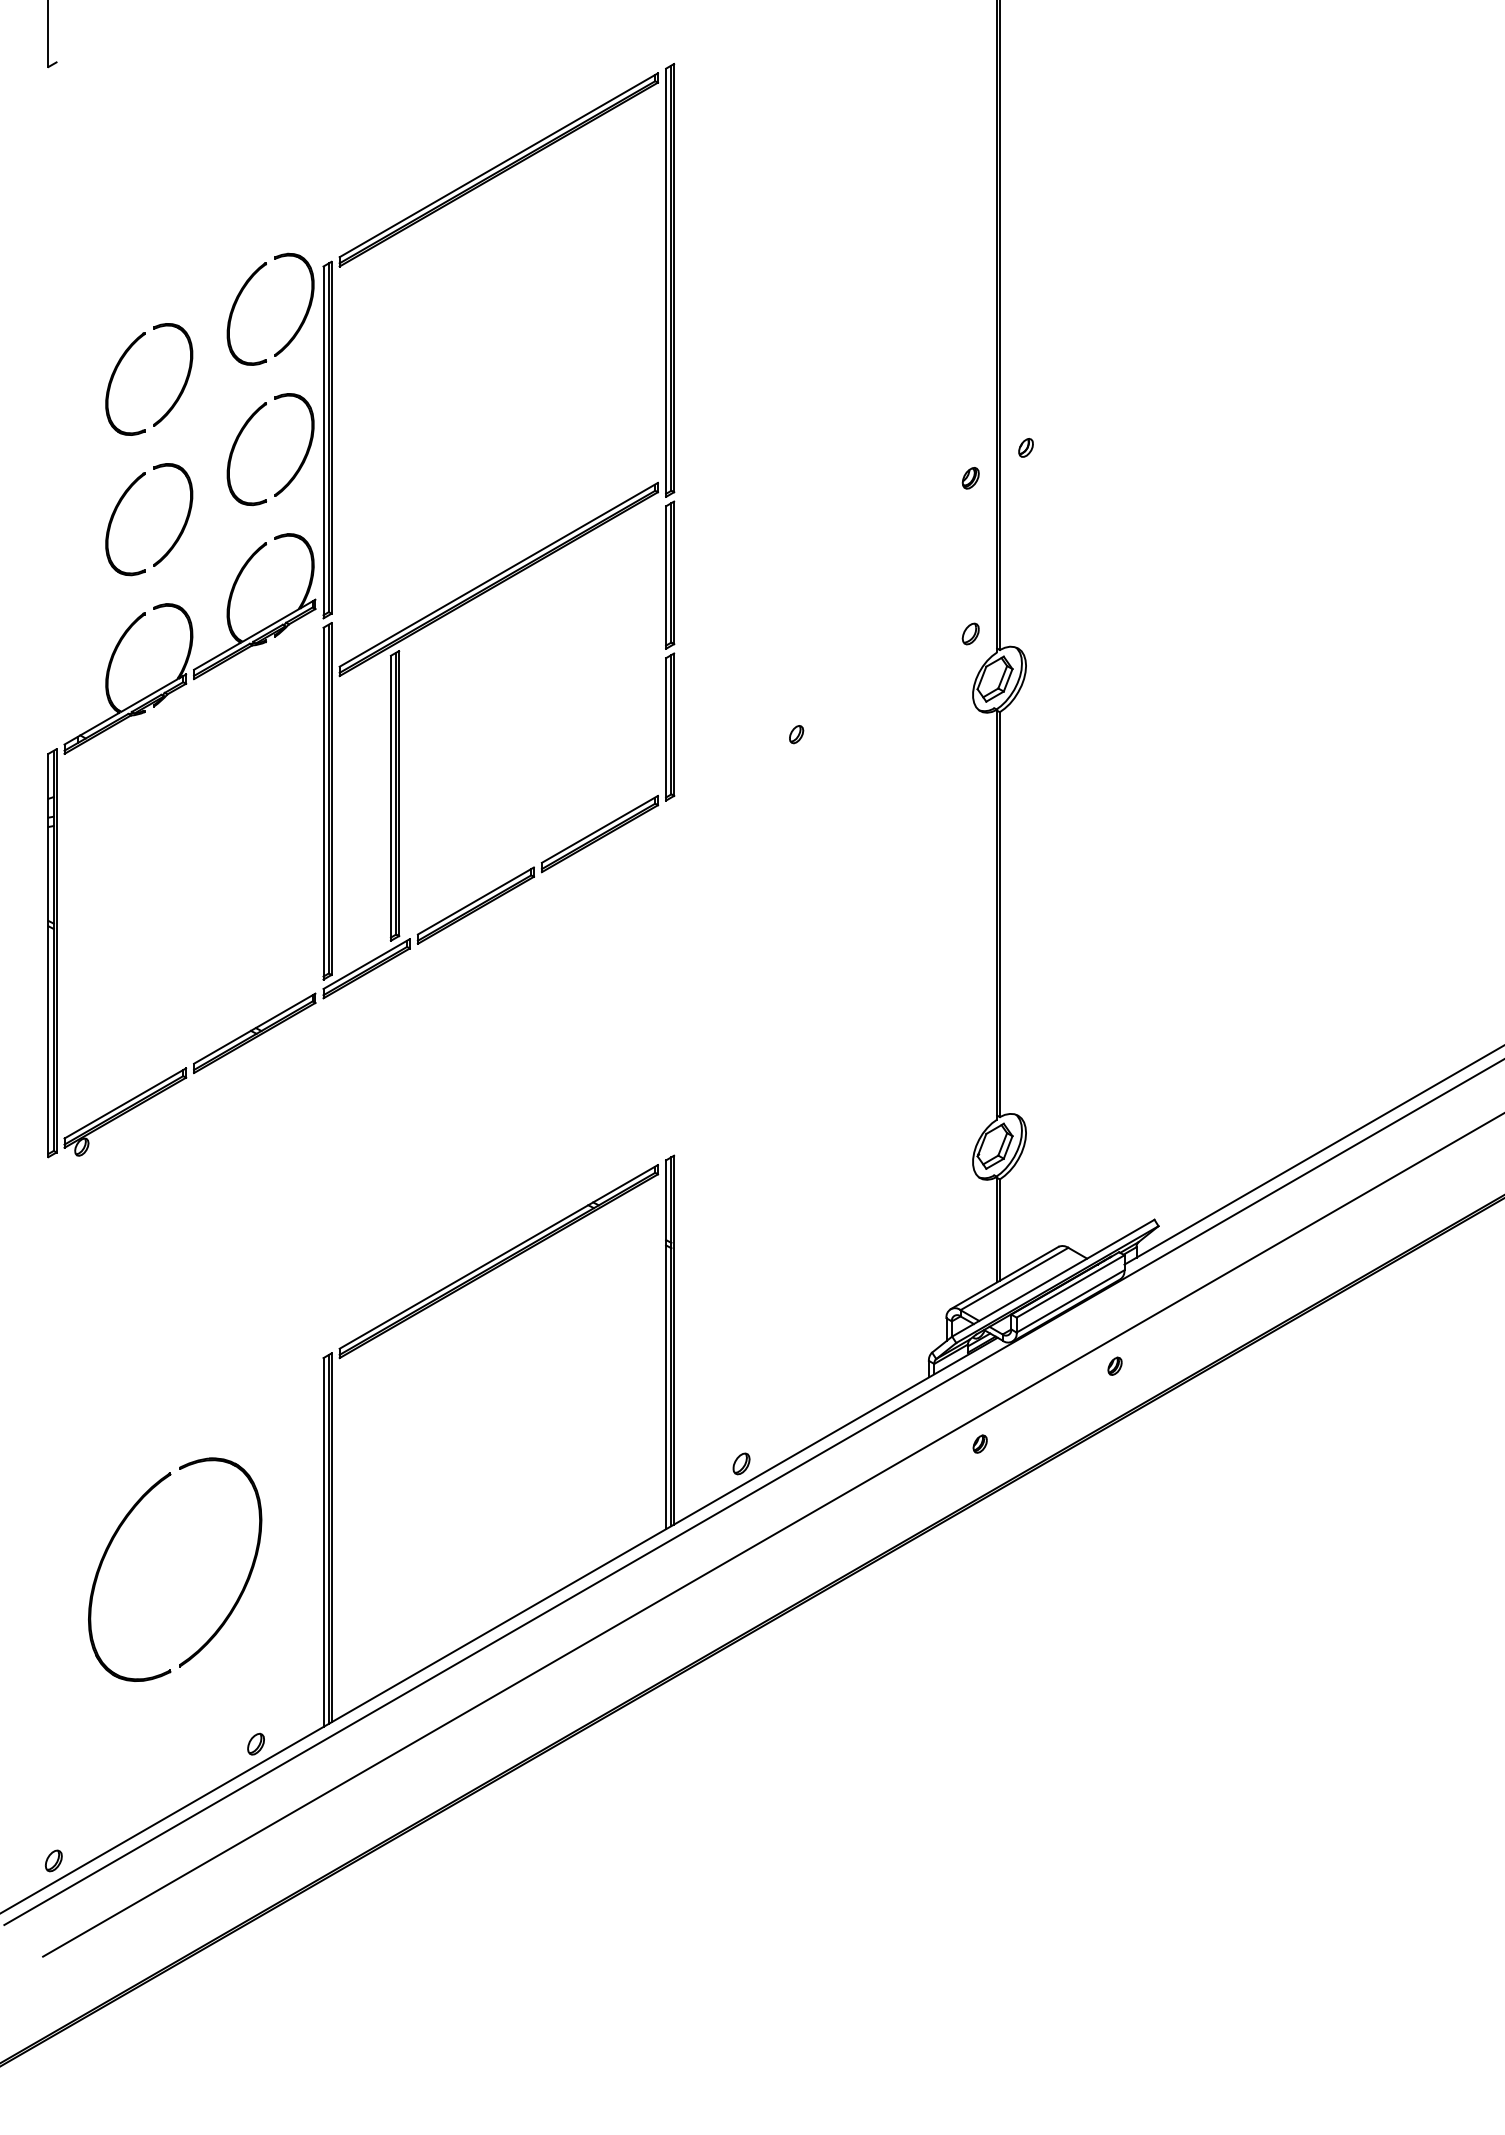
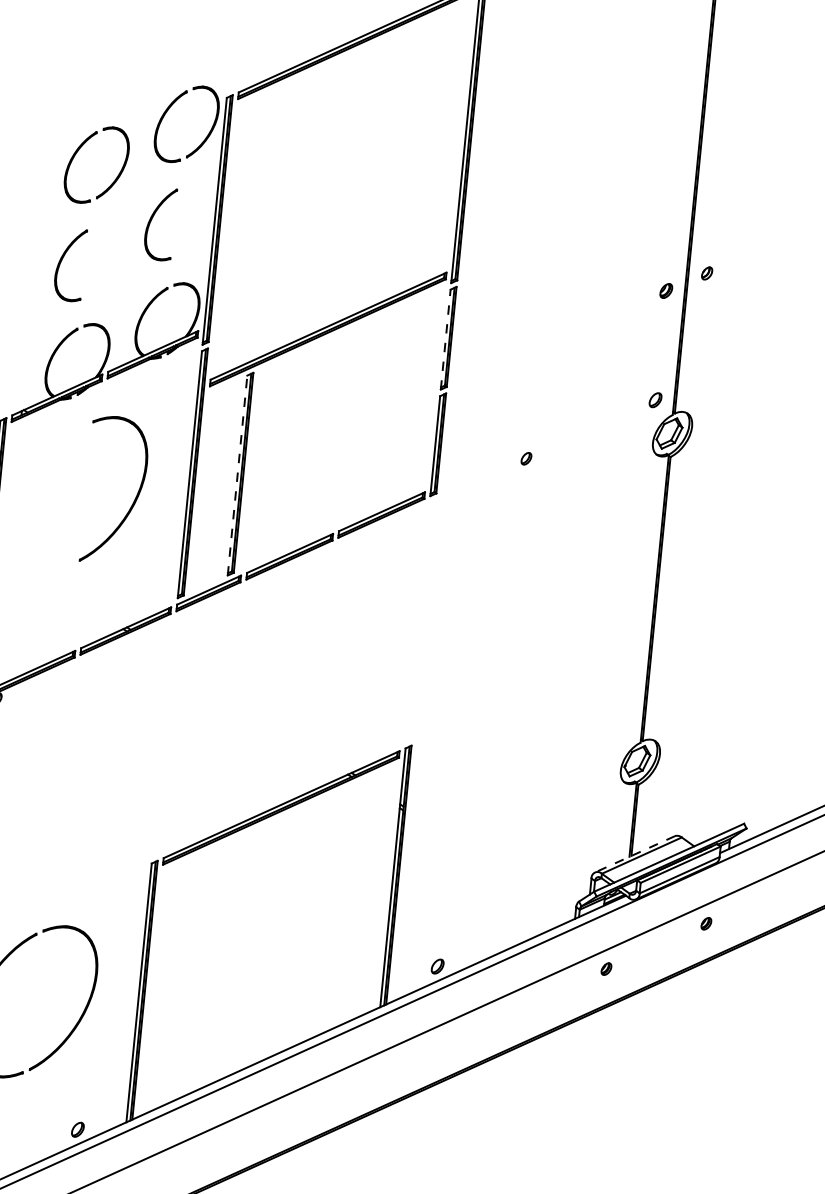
part: (307, 447) -> (203, 223), removed
part: (185, 519) -> (112, 265), removed
line: (666, 577) -> (446, 339), solid -> dashed
line: (390, 798) -> (237, 475), solid -> dashed
part: (249, 844) -> (135, 498), added
line: (1004, 1278) -> (634, 854), solid -> dashed

